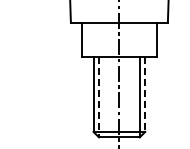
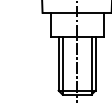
line: (145, 94) -> (95, 64), dashed -> solid
line: (99, 97) -> (62, 66), dashed -> solid

